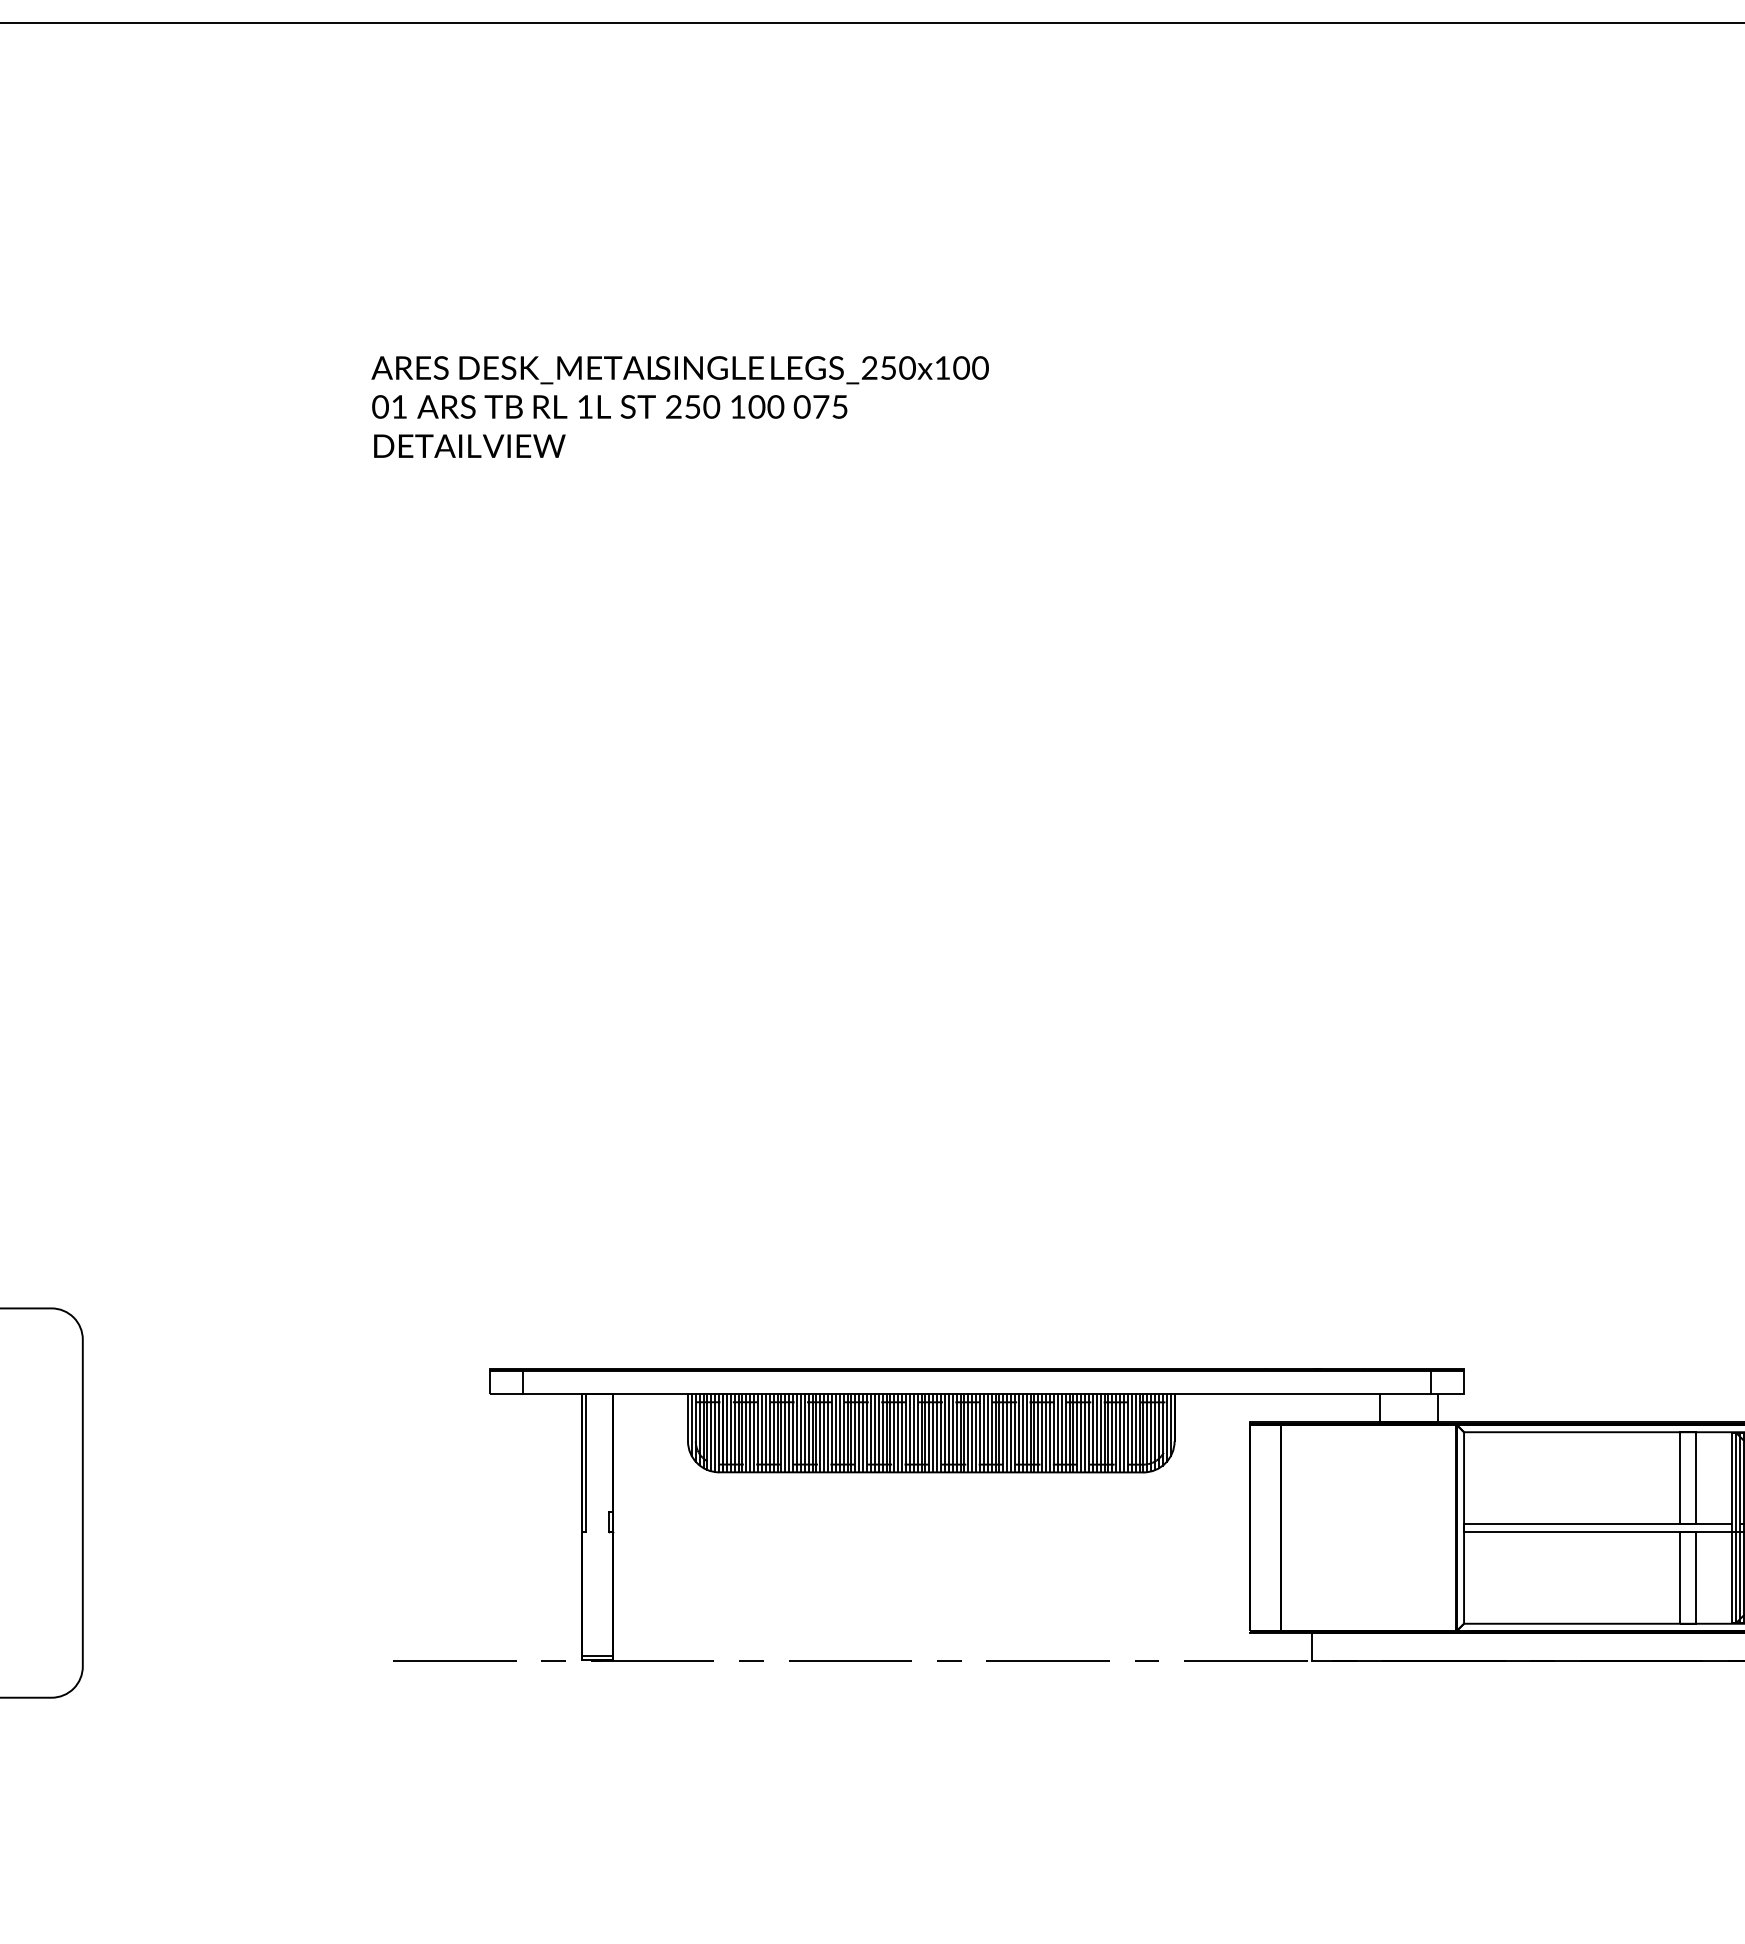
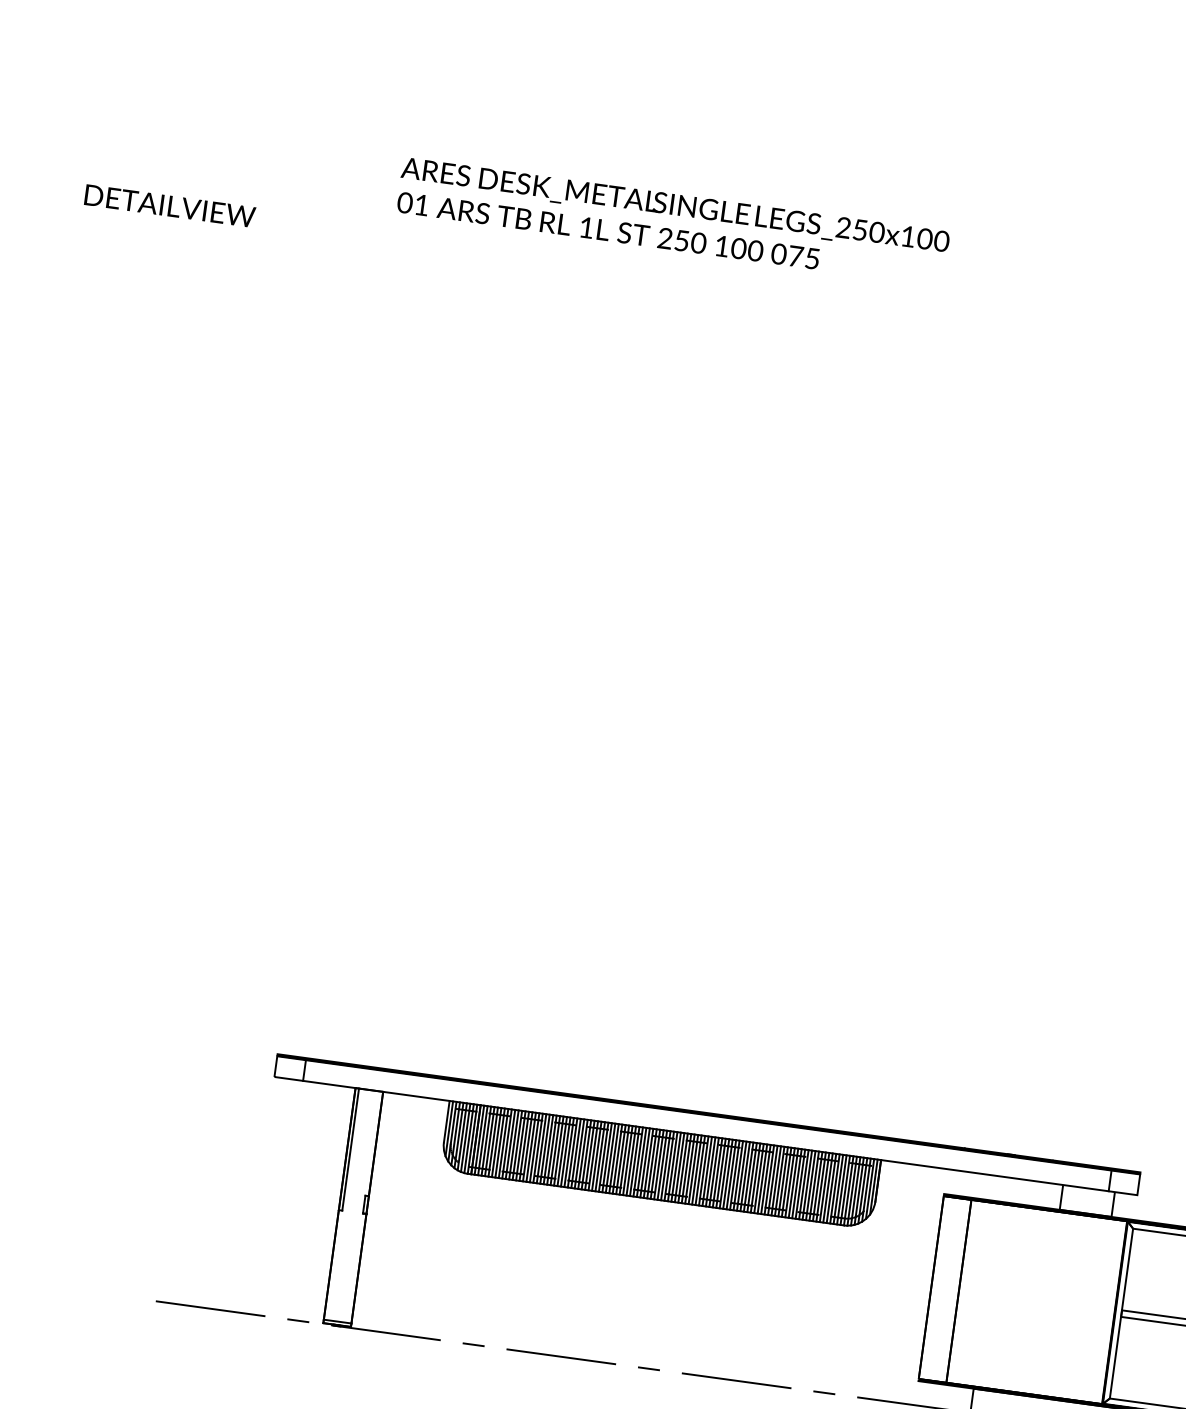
text: (679, 387) -> (672, 221), moved
text: (469, 445) -> (169, 205), moved

